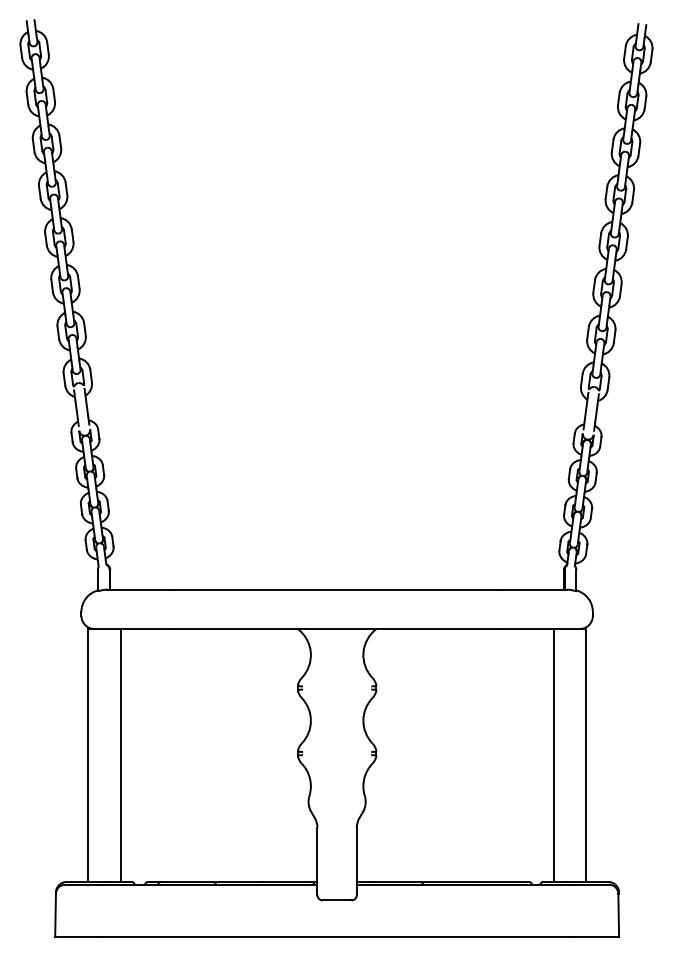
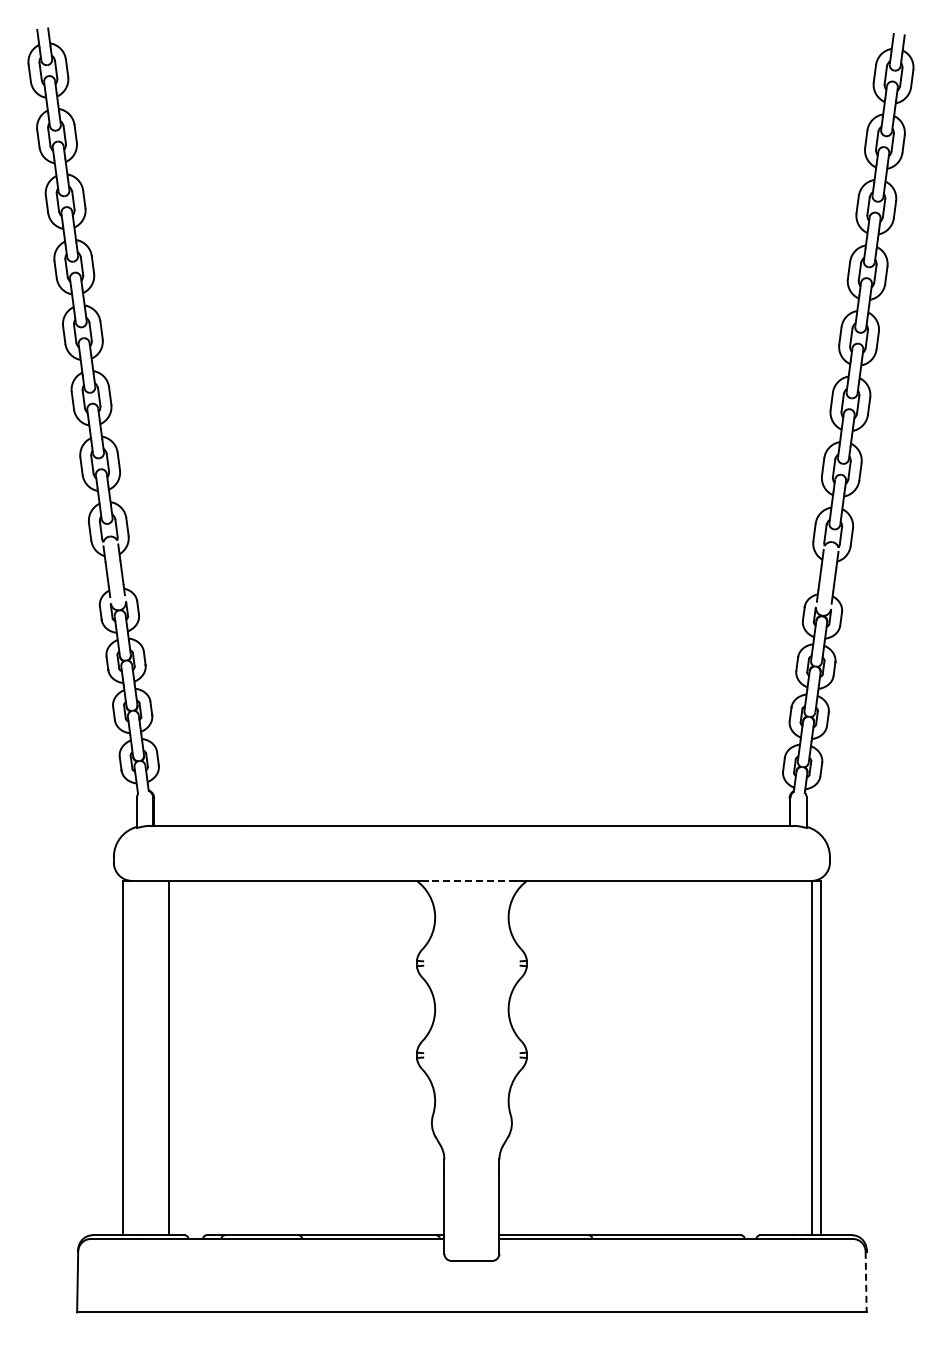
line: (336, 628) -> (471, 880), solid -> dashed
line: (553, 755) -> (811, 1057), moved
line: (618, 915) -> (866, 1282), solid -> dashed

